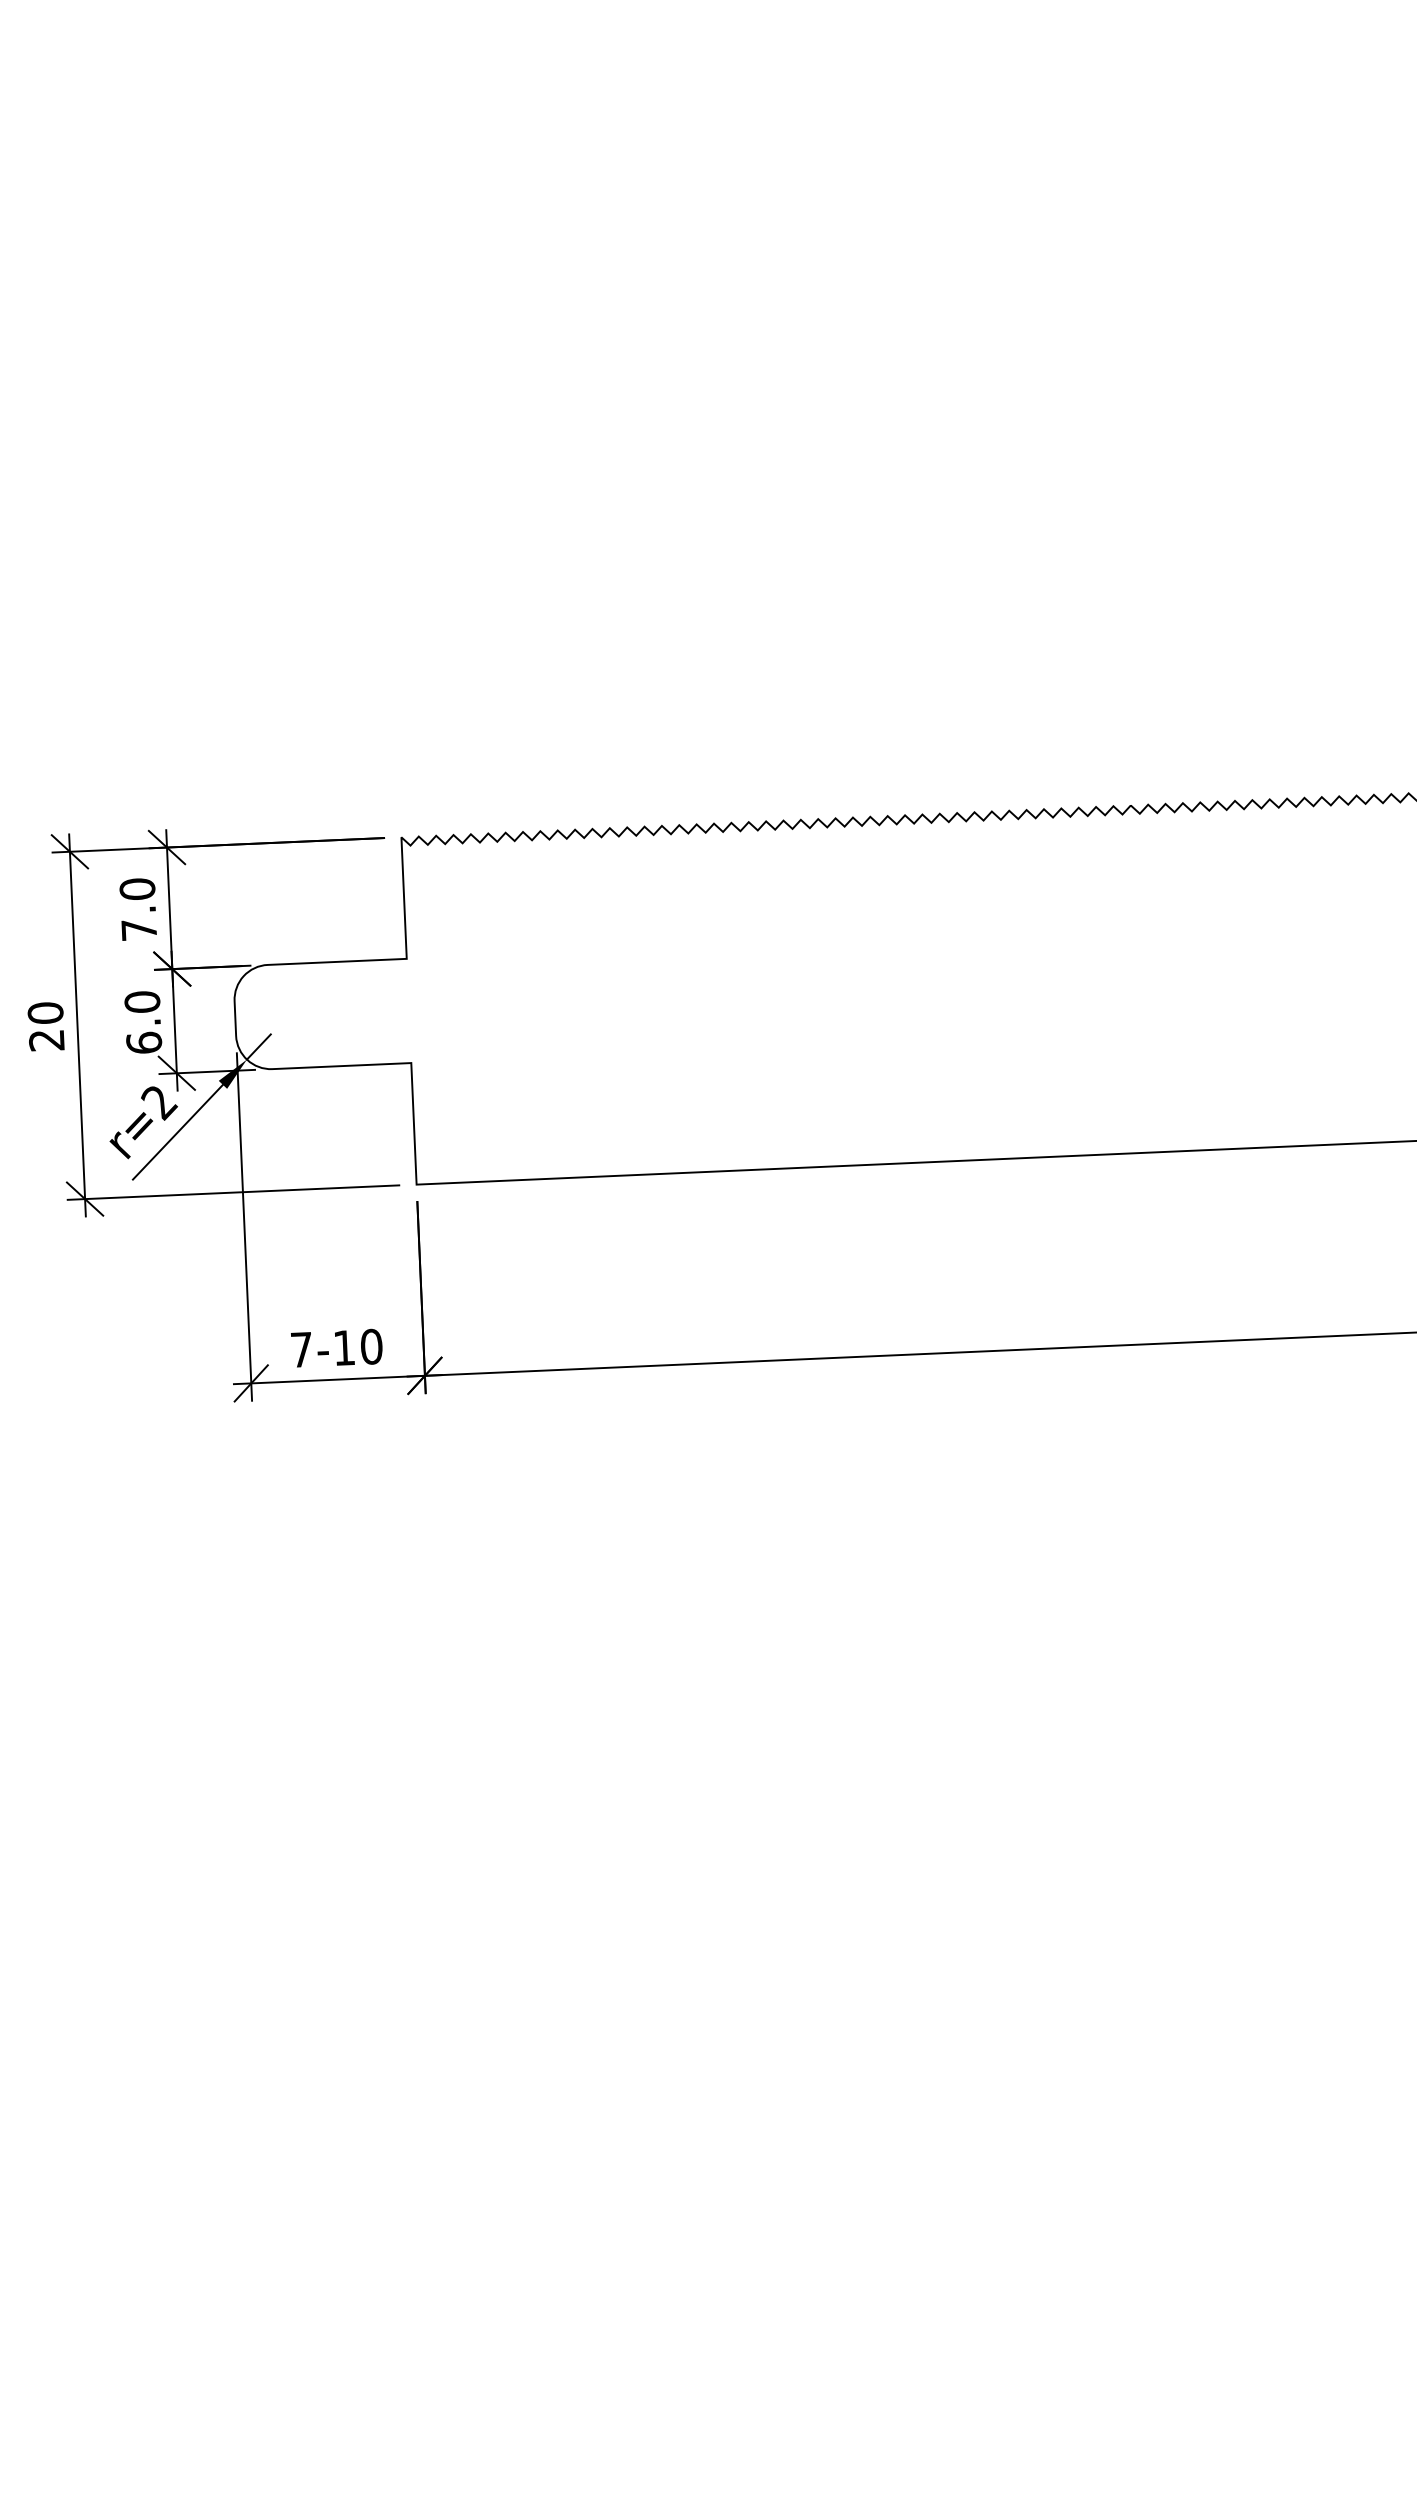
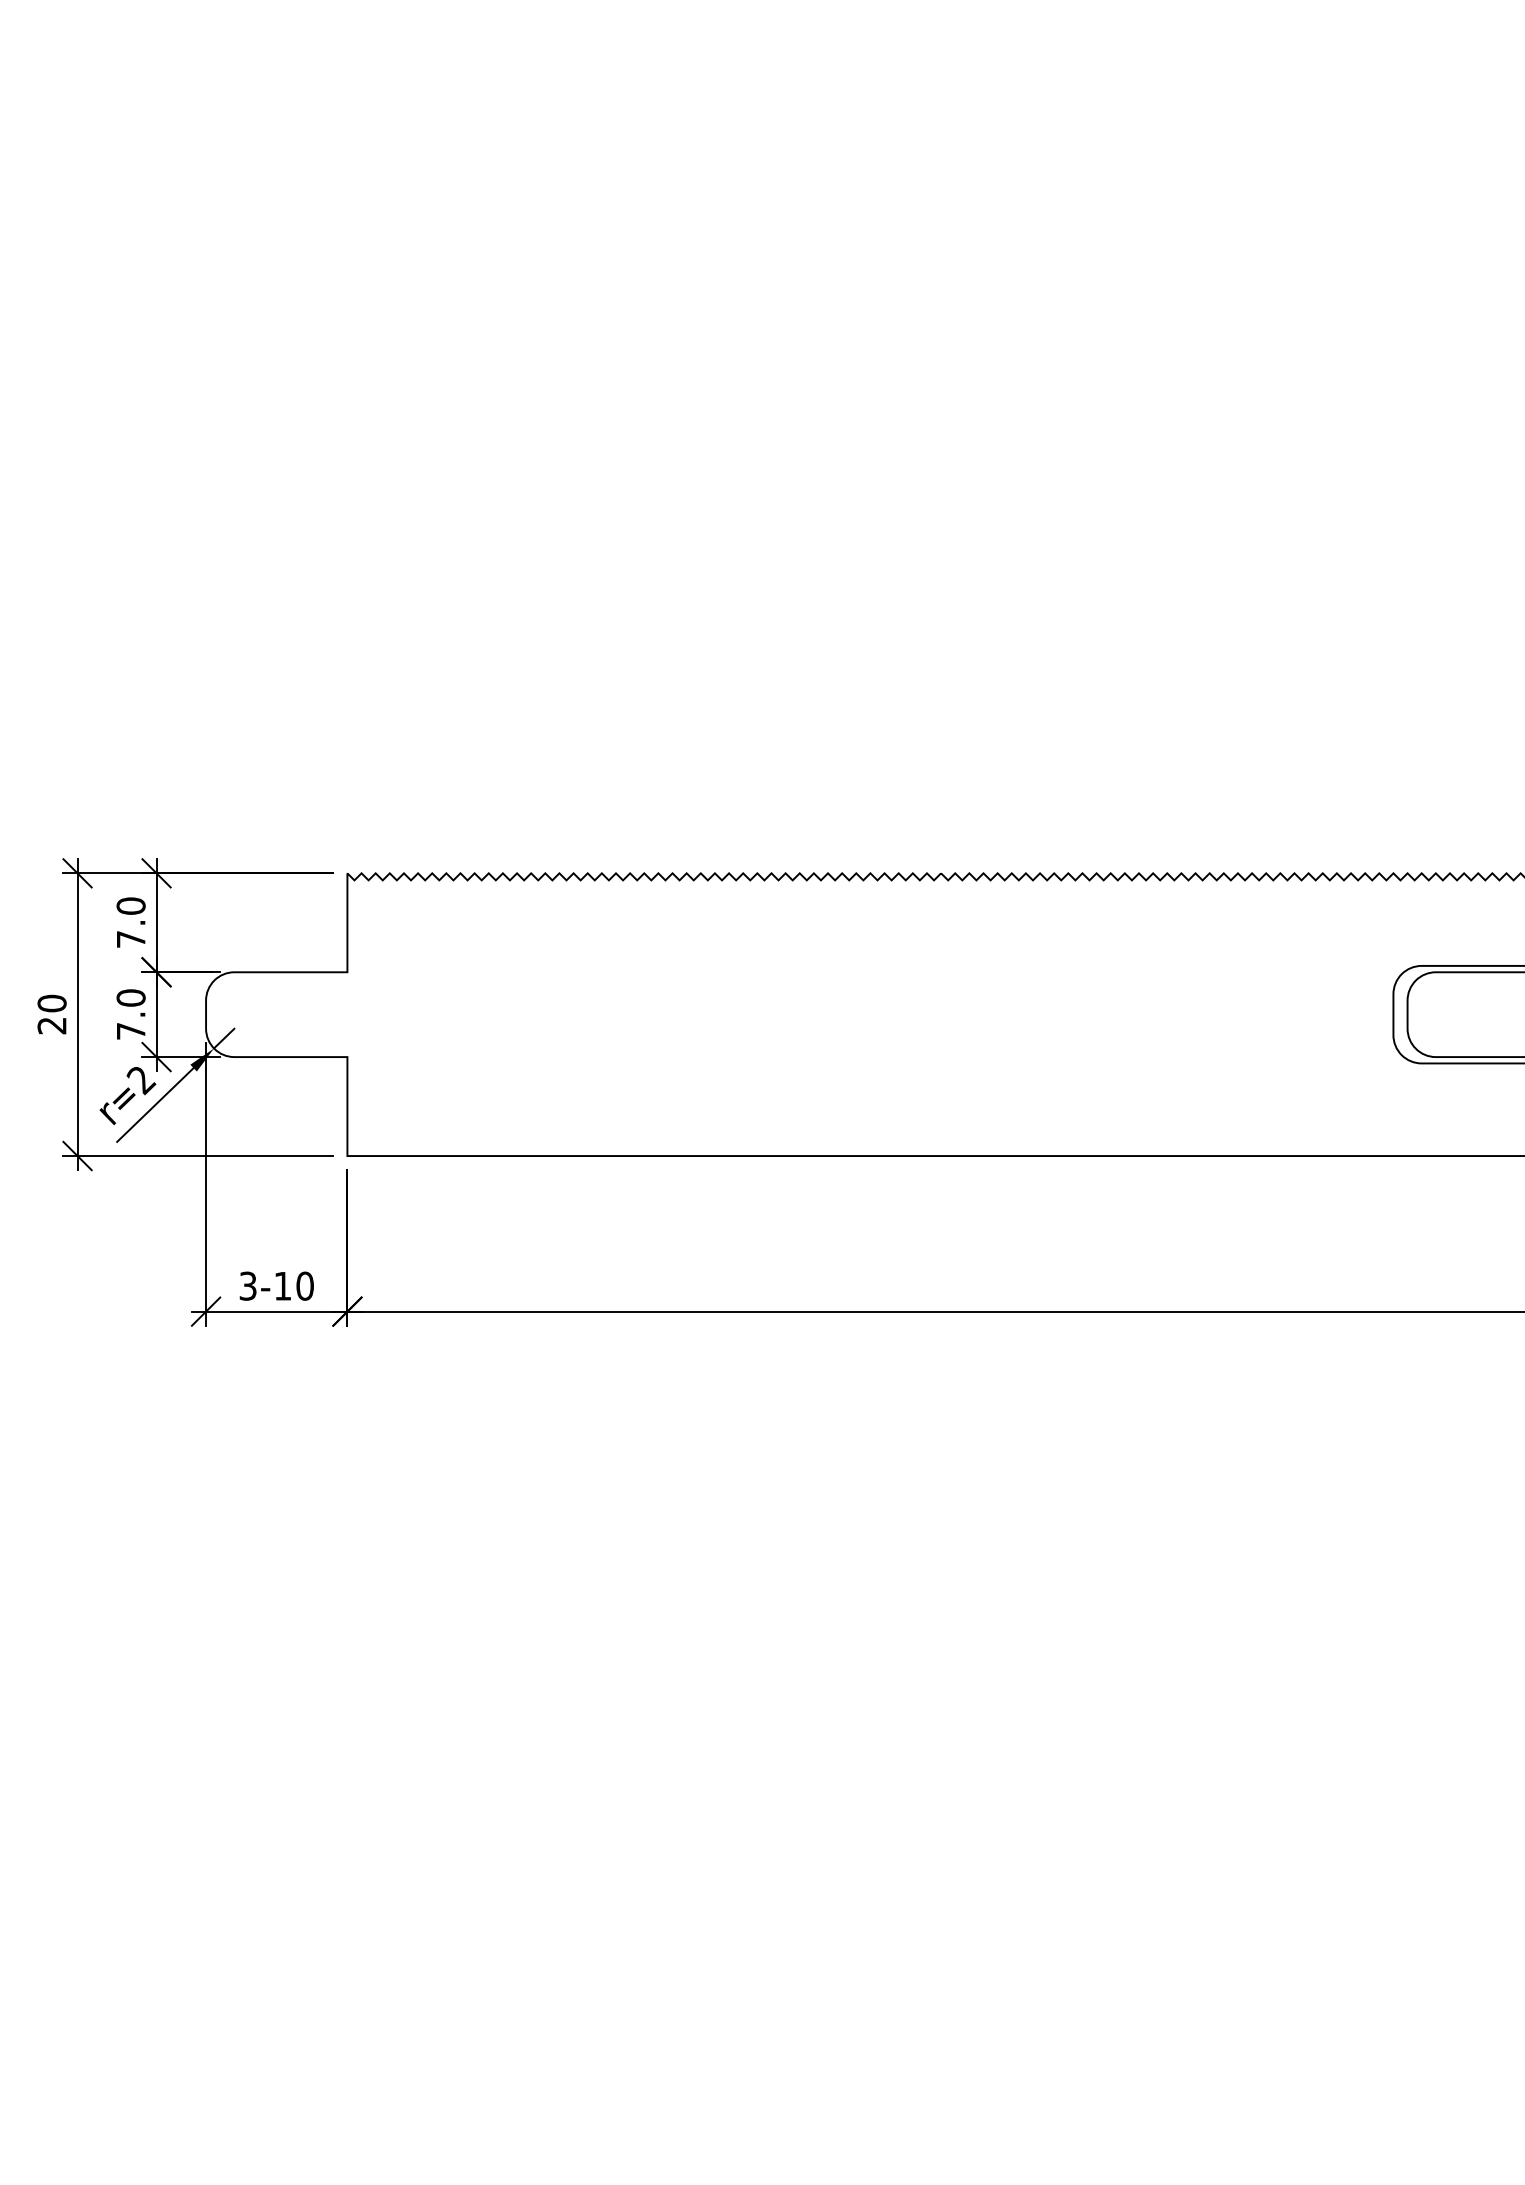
text: (143, 1042) -> (130, 1030), 6.0 -> 7.0
text: (300, 1349) -> (247, 1285), 7-10 -> 3-10

